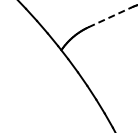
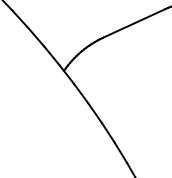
line: (109, 17) -> (133, 23), dashed -> solid

